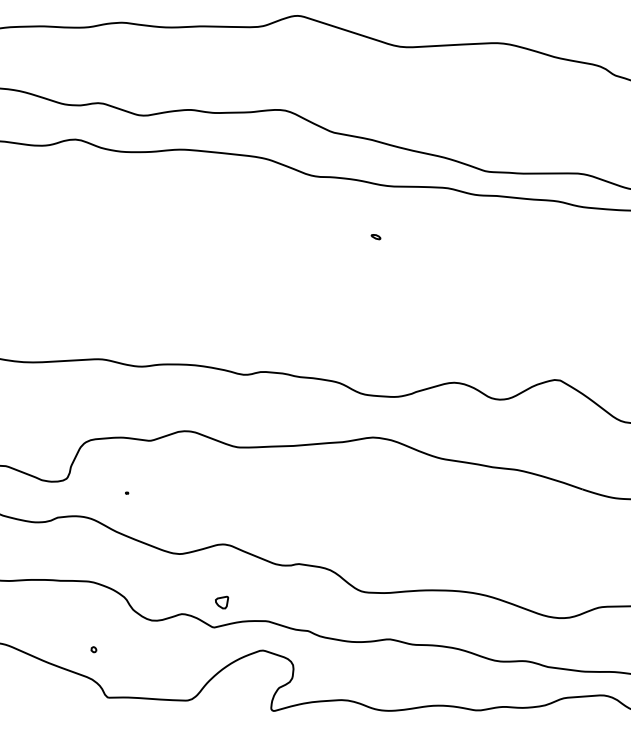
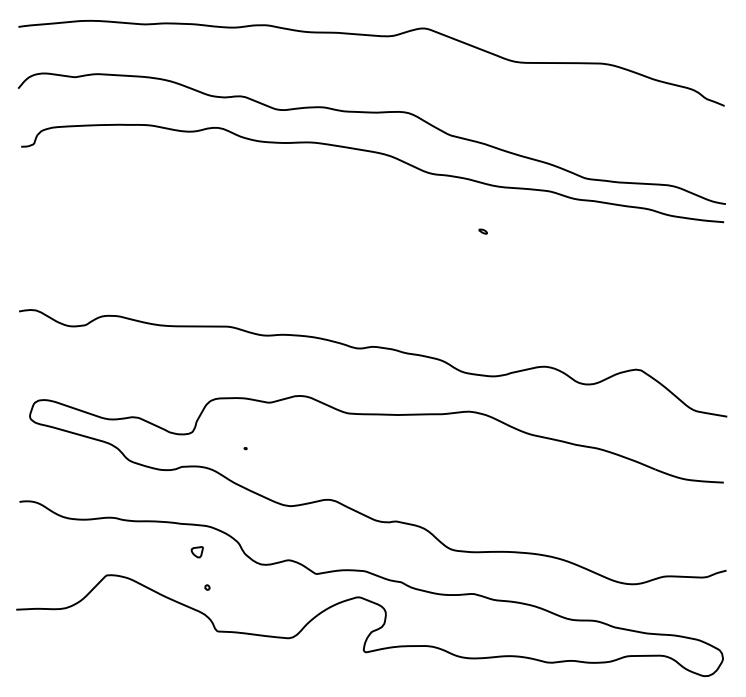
part: (221, 603) -> (196, 552), moved

